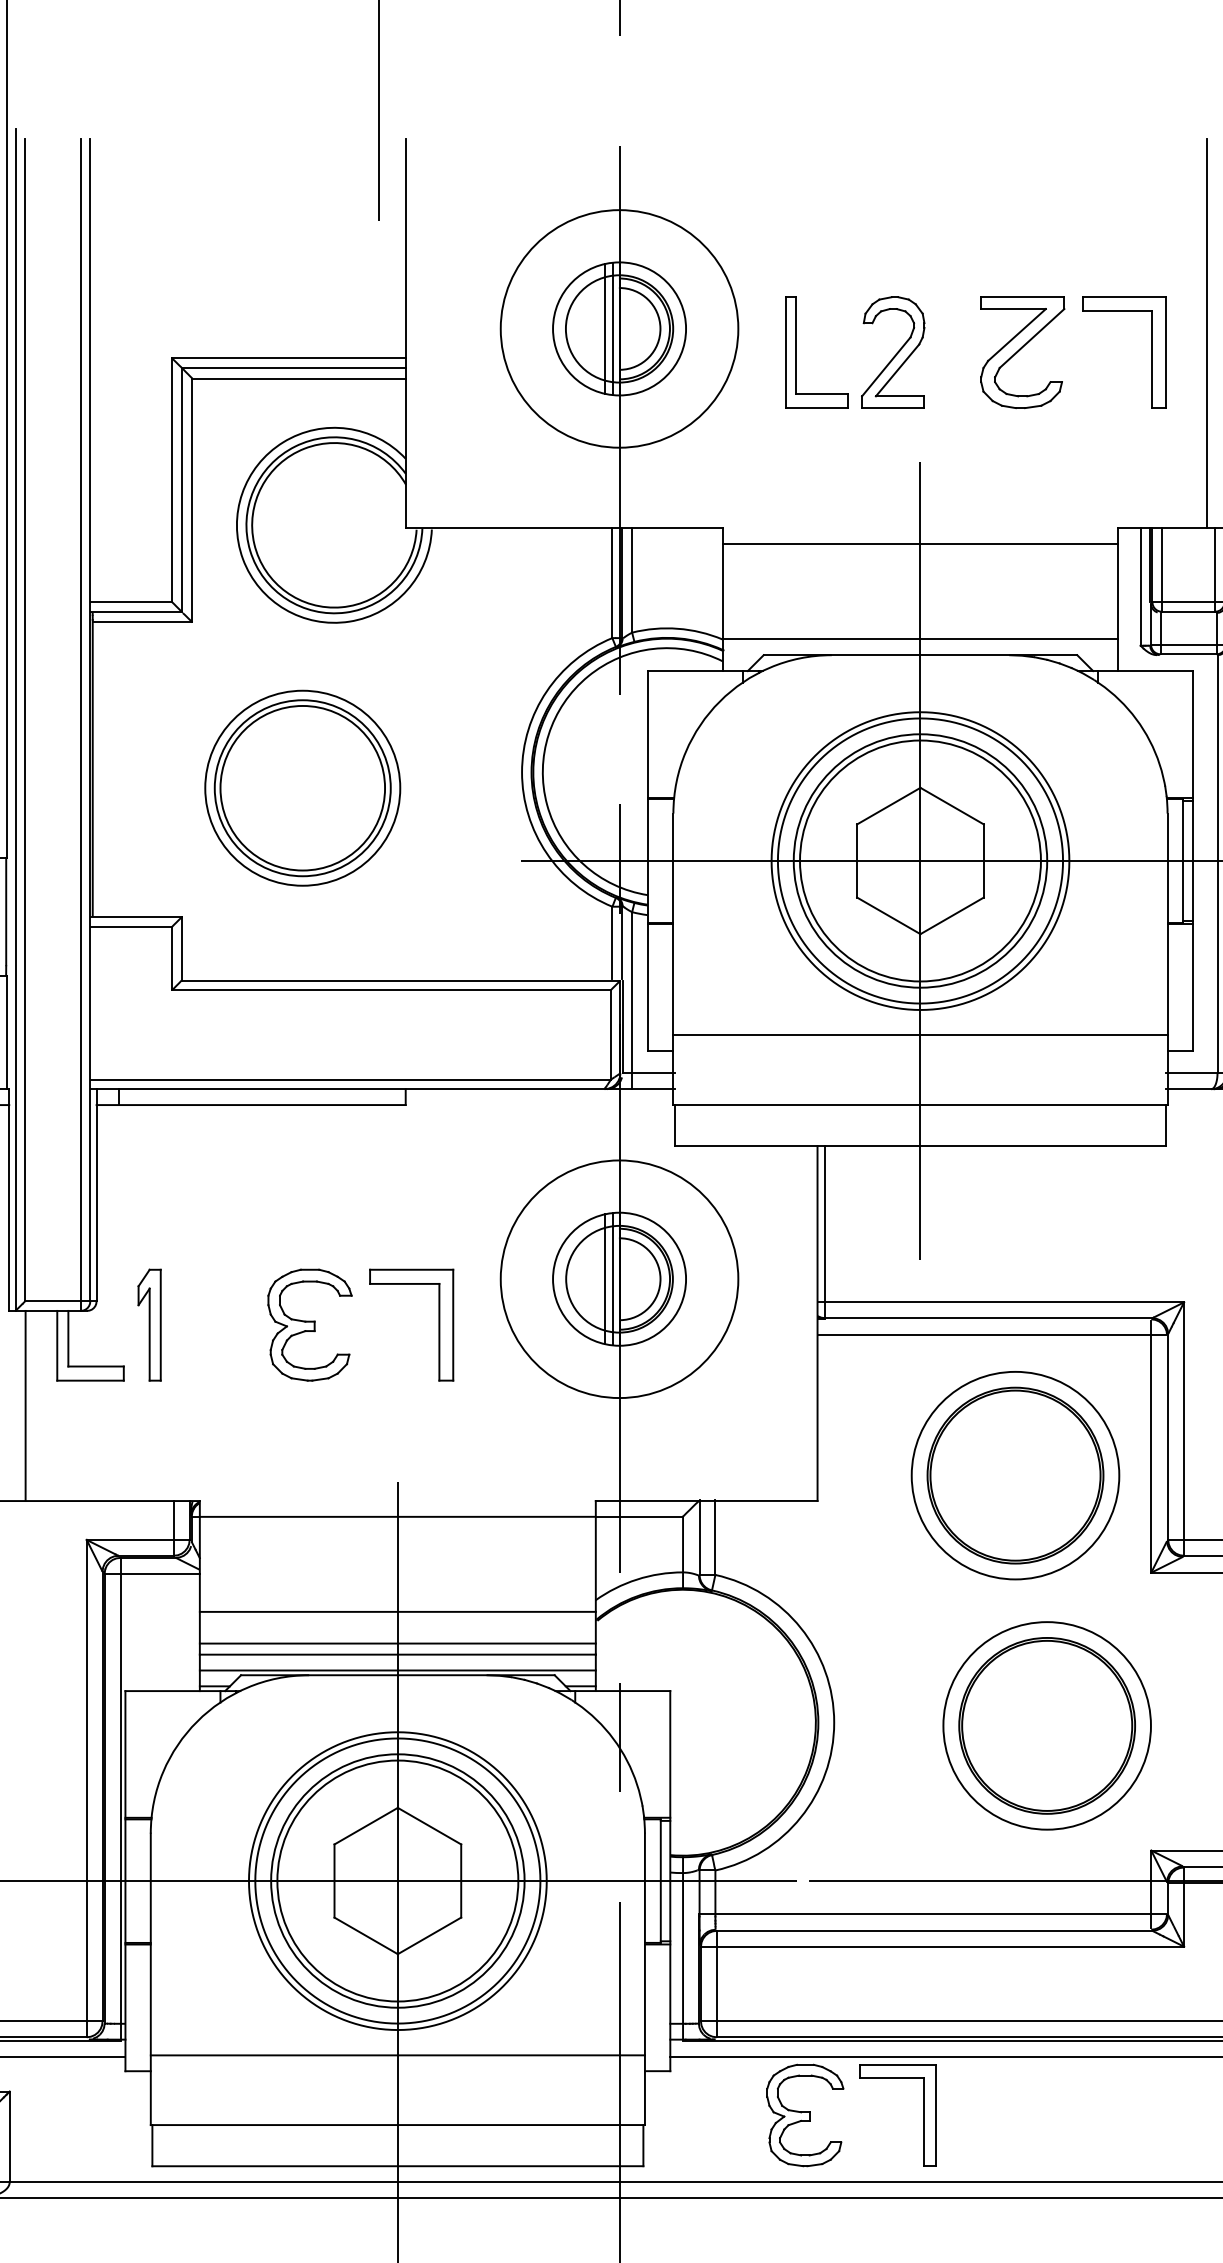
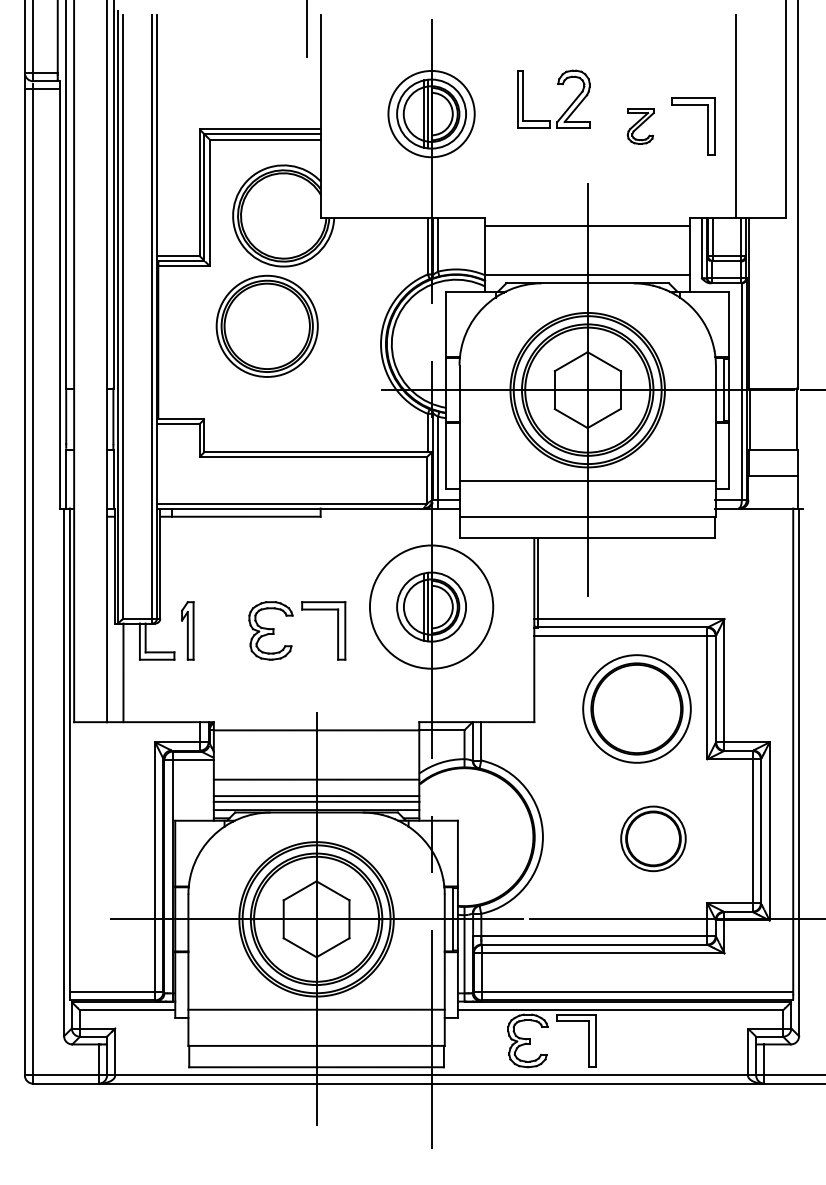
part: (864, 325) -> (558, 85), moved
circle: (619, 327) -> (431, 113), size x0.7
part: (1022, 352) -> (640, 126), size x0.6
part: (301, 786) -> (266, 325), moved
part: (1047, 1725) -> (653, 838), size x0.6

